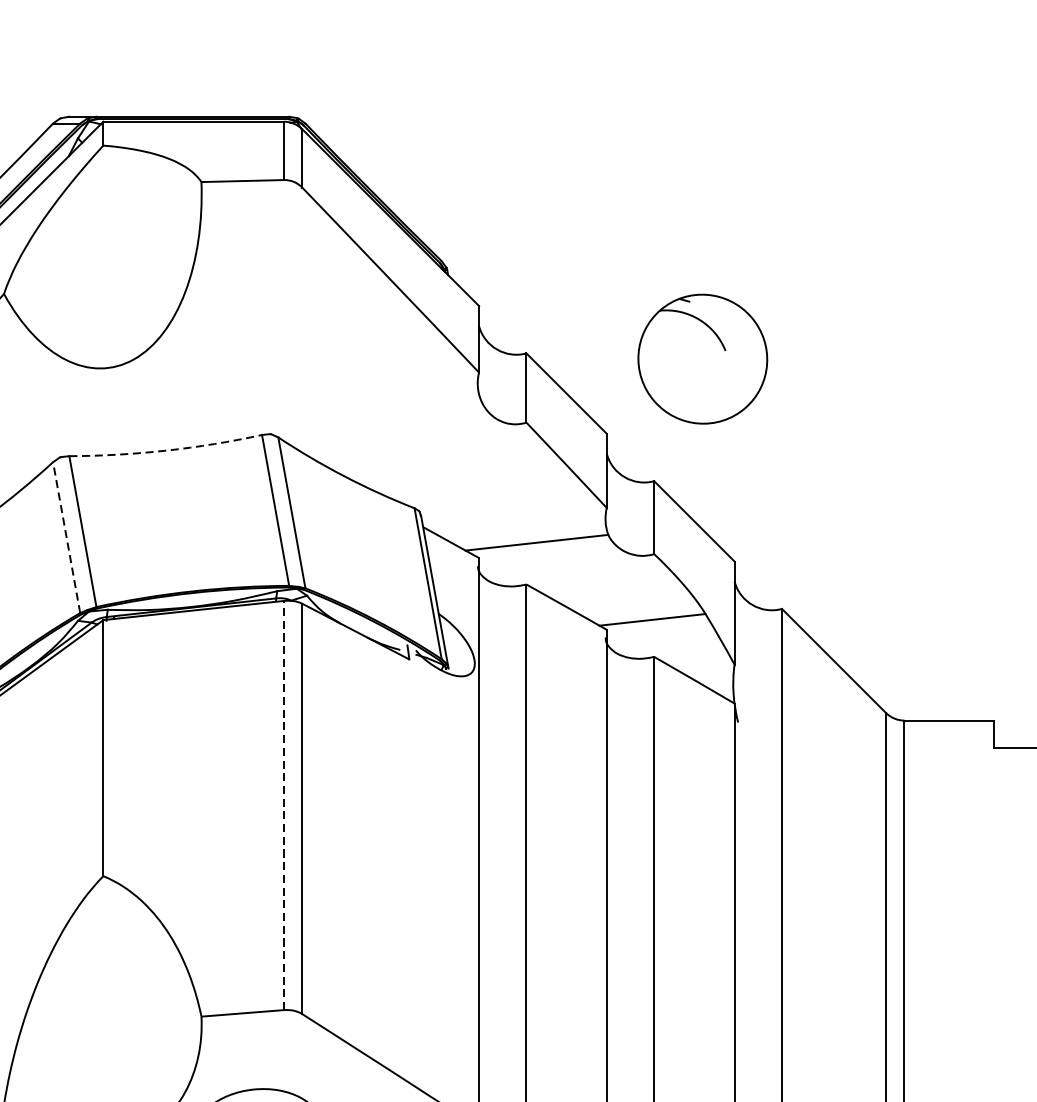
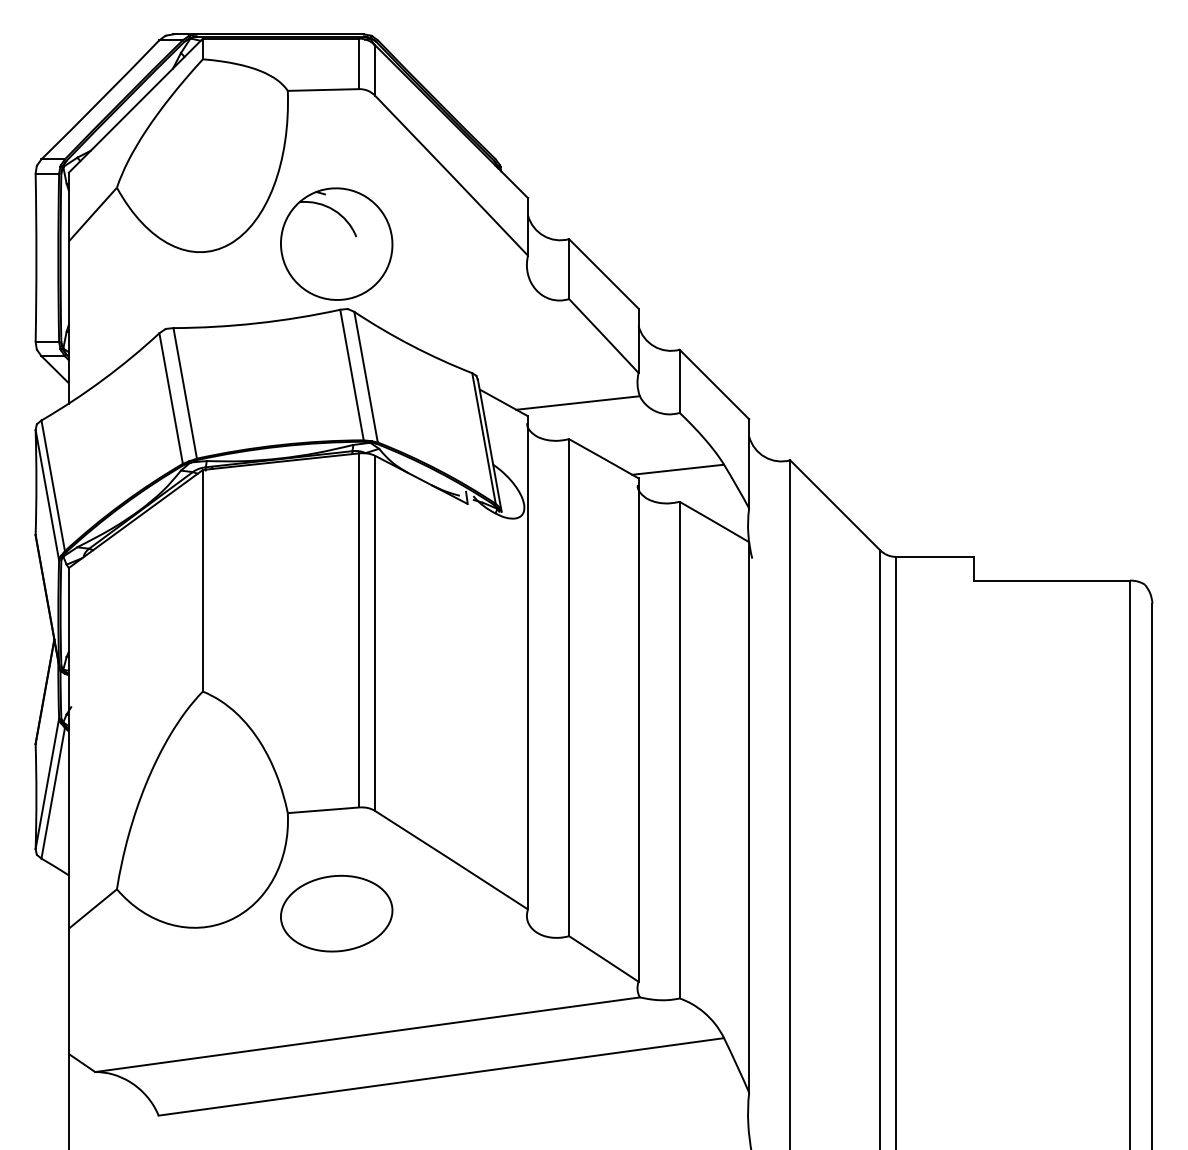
part: (702, 358) -> (336, 243), moved
arc: (166, 450) -> (257, 323), dashed -> solid
line: (67, 537) -> (171, 398), dashed -> solid
line: (284, 804) -> (359, 629), dashed -> solid

